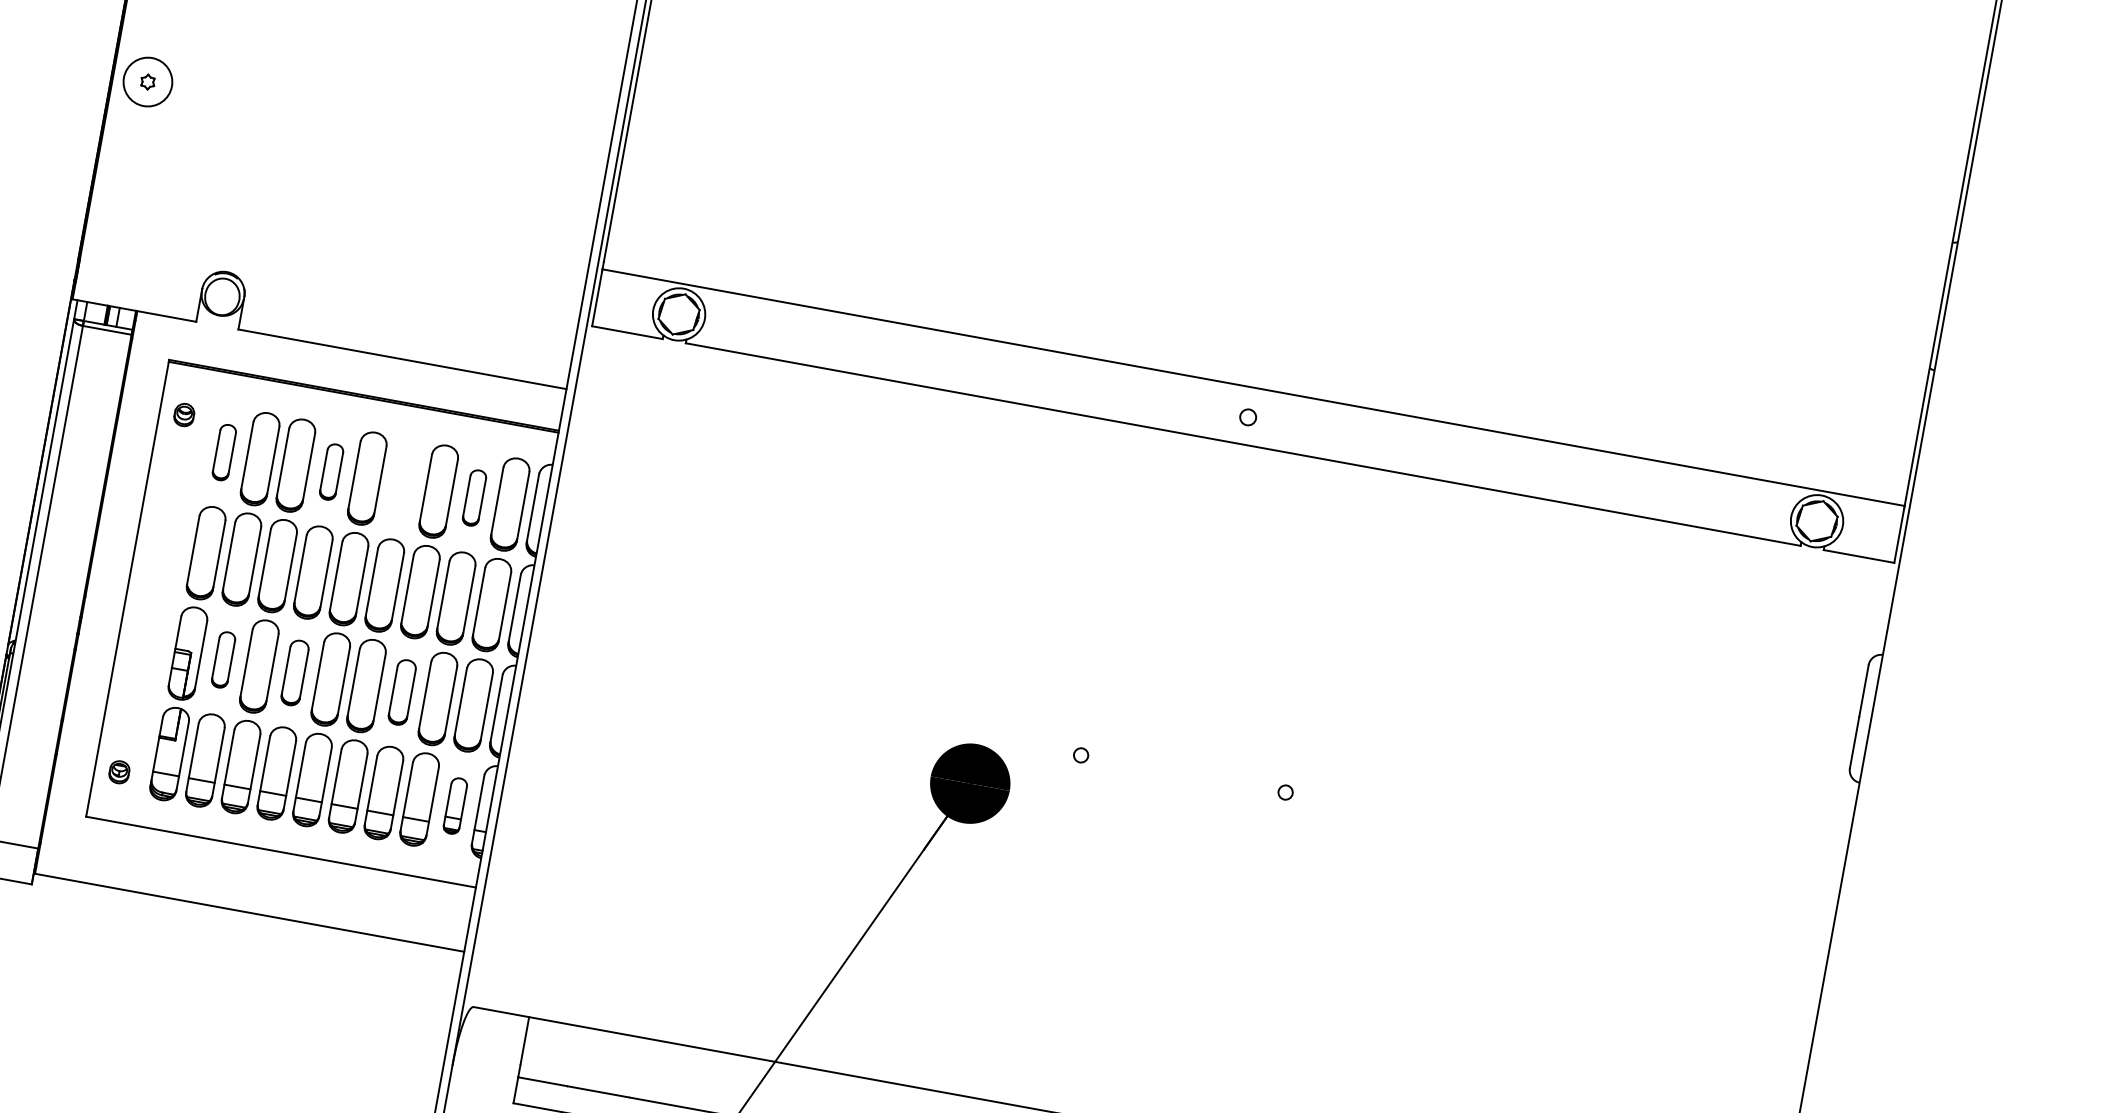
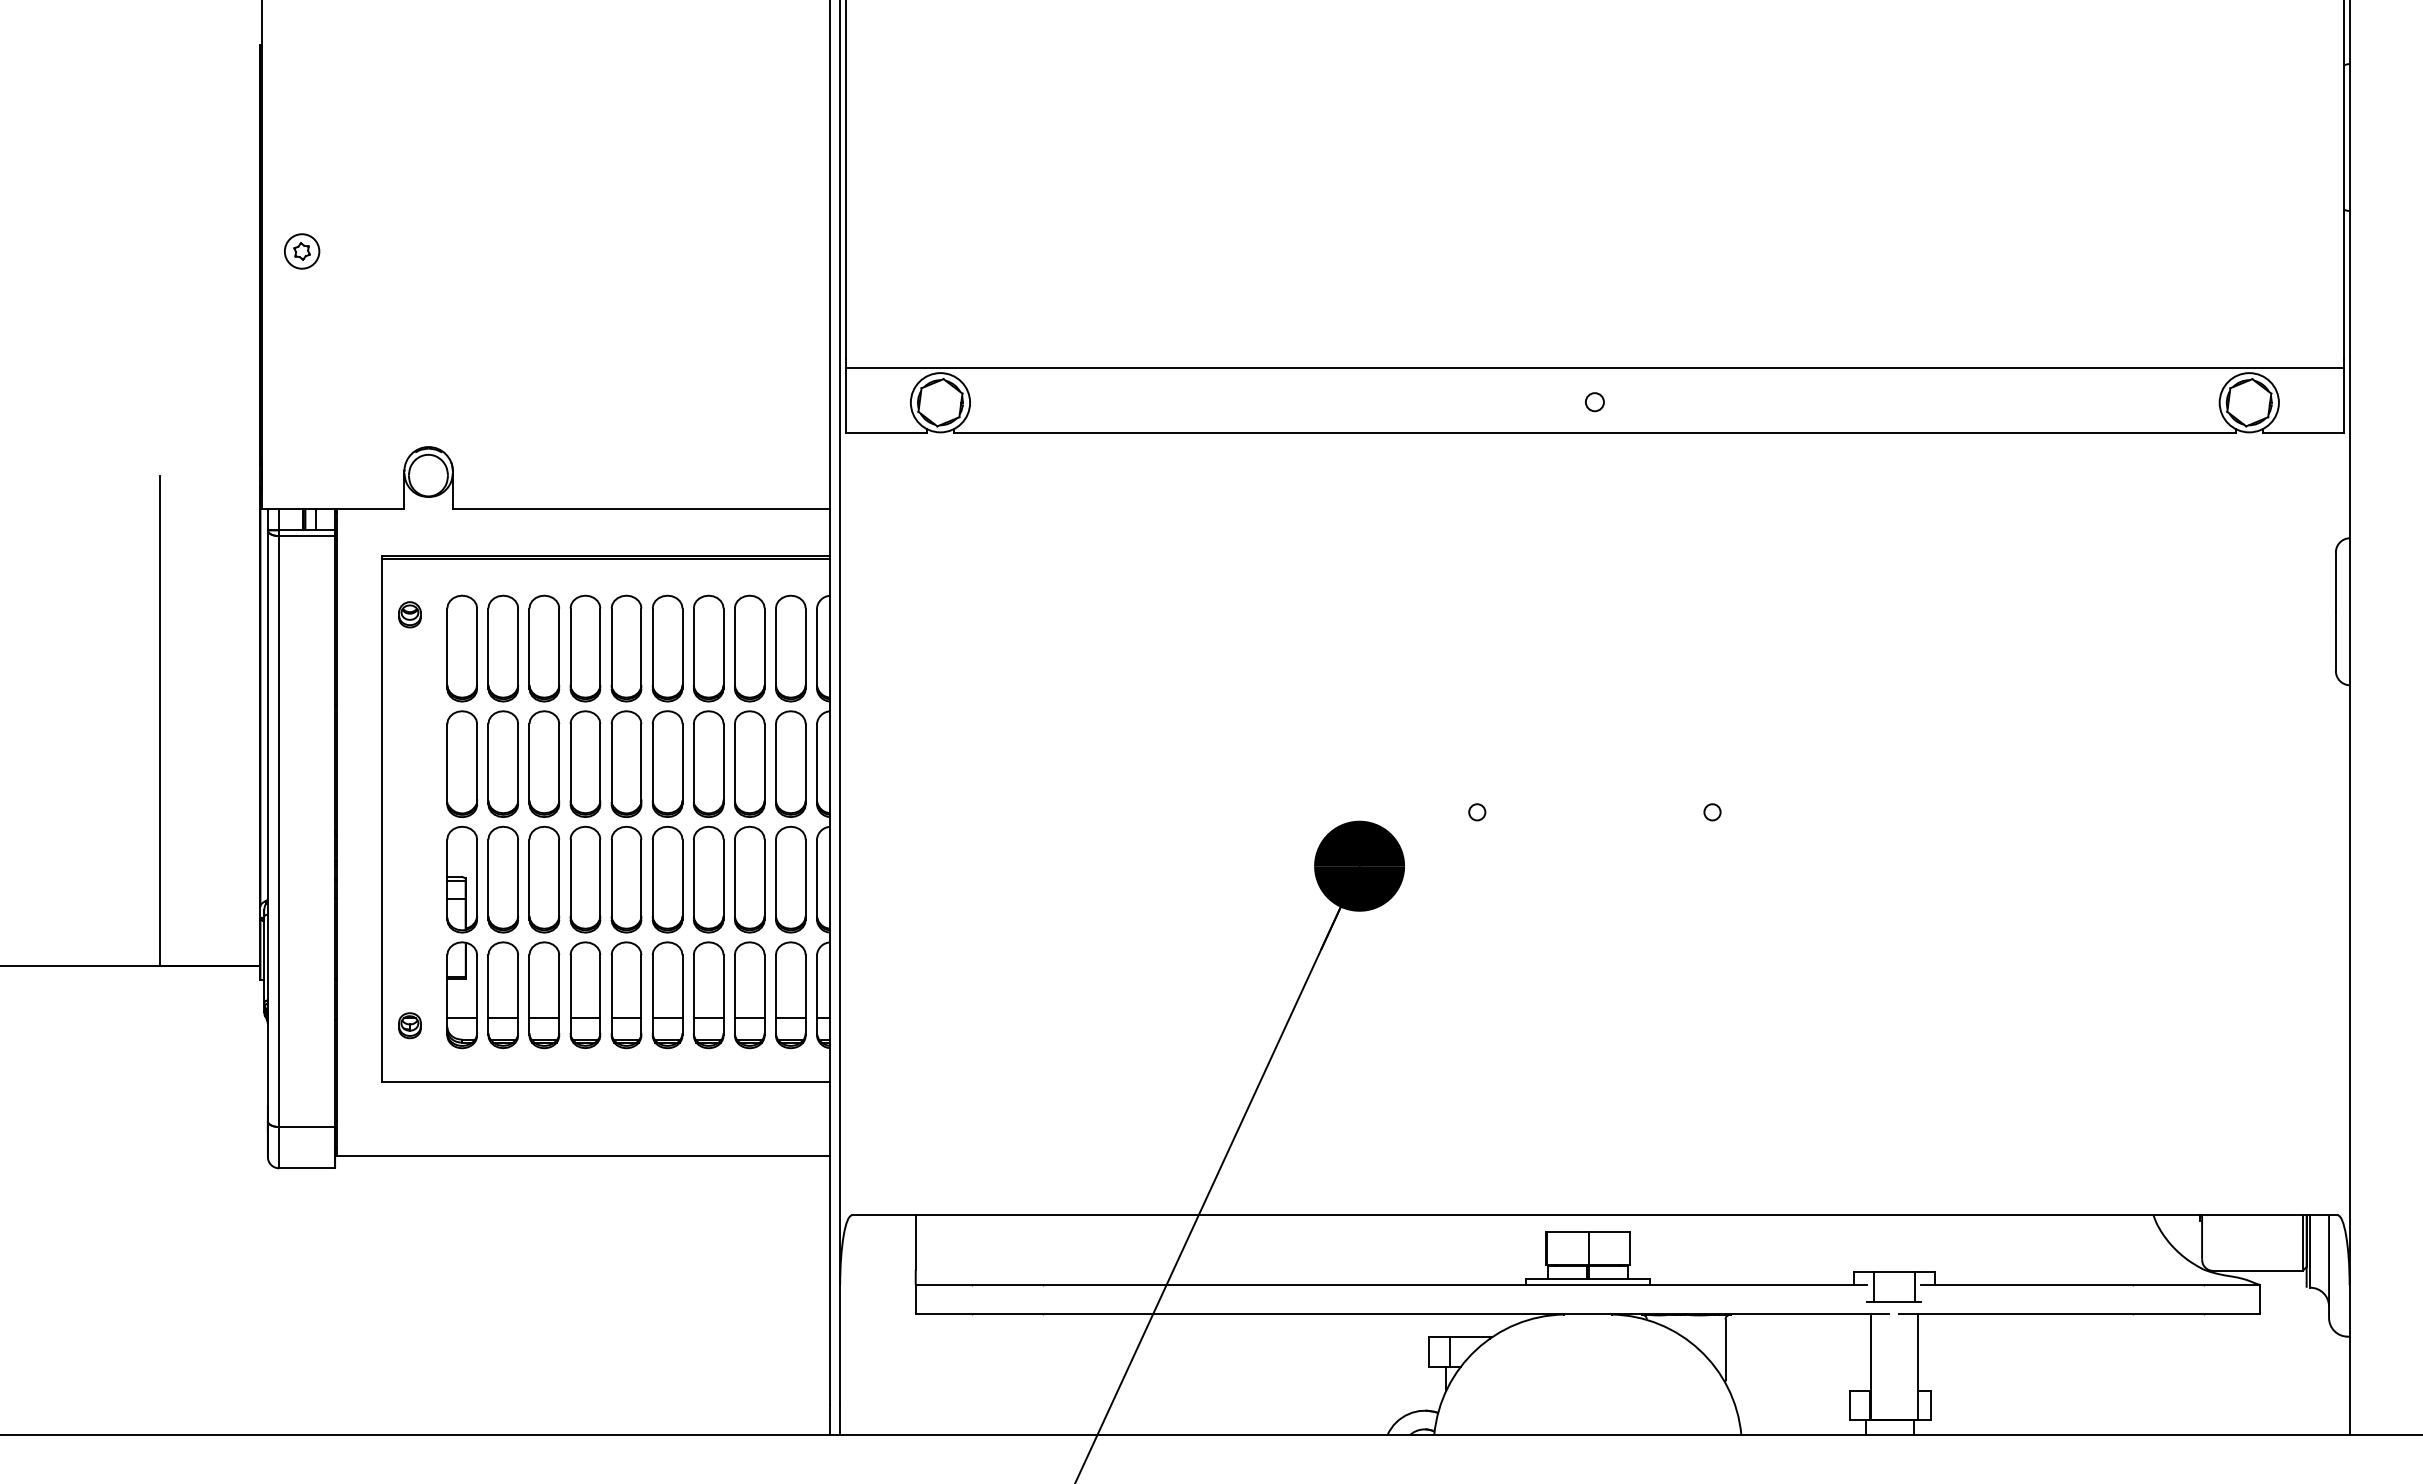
circle: (147, 81) -> (301, 251), size x0.62
part: (223, 452) -> (461, 648), size x1.67
part: (331, 472) -> (585, 648), size x1.67
part: (402, 485) -> (667, 648), added
part: (474, 497) -> (749, 648), size x1.67
part: (222, 659) -> (502, 879), size x1.67
part: (295, 672) -> (585, 879), size x1.43
part: (402, 692) -> (708, 879), size x1.43
part: (455, 806) -> (790, 995), size x1.67

